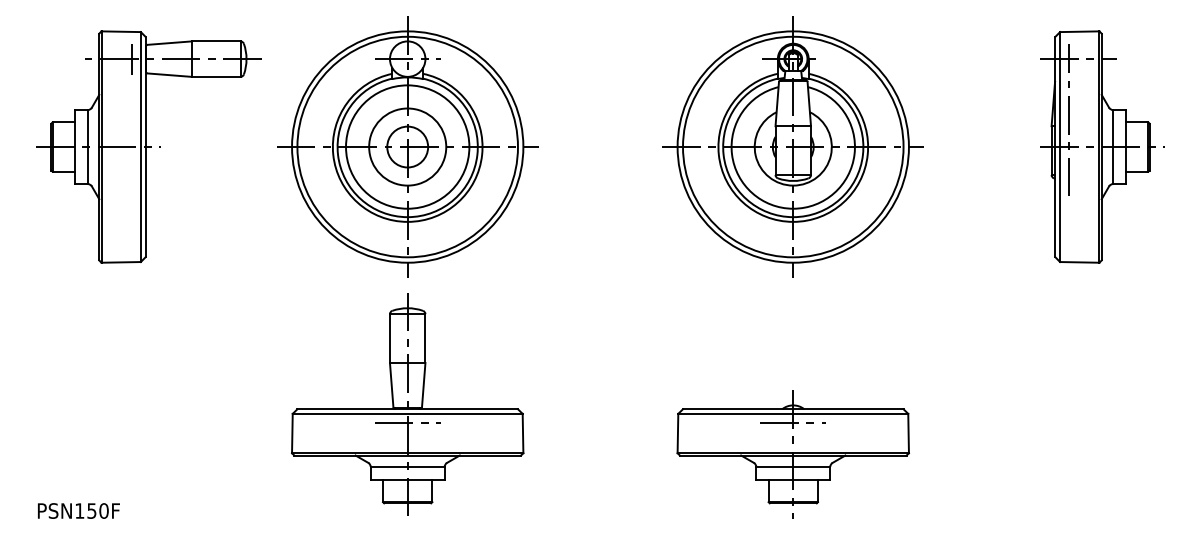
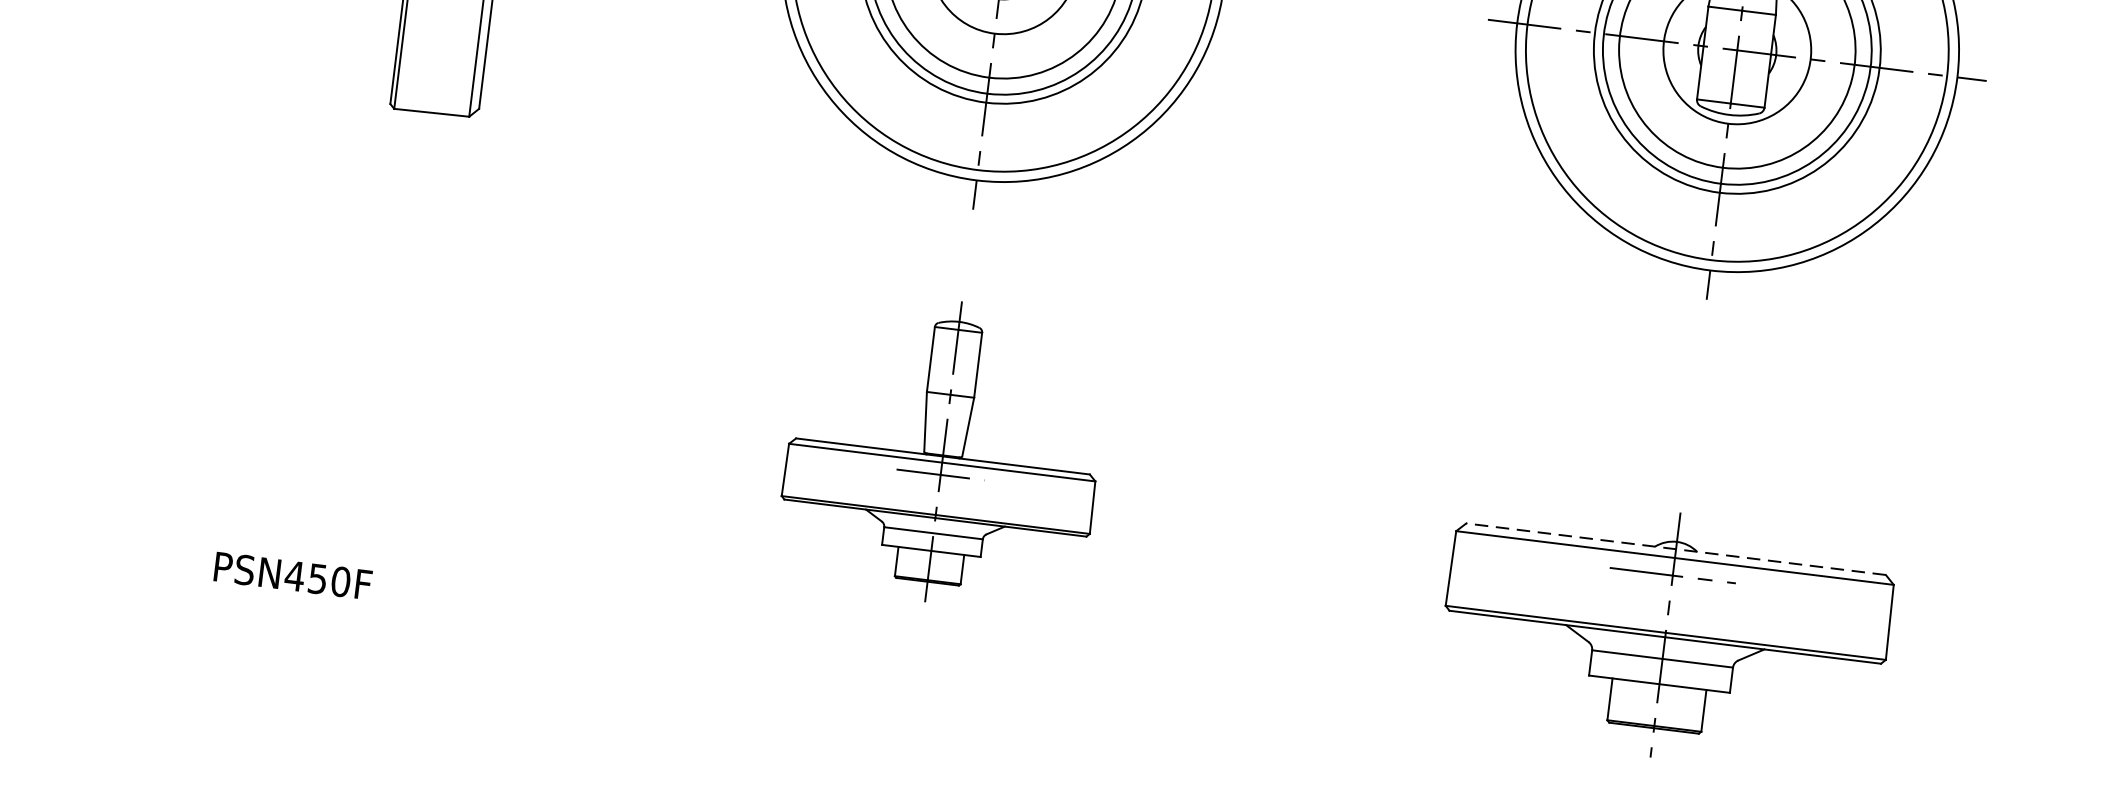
part: (407, 404) -> (943, 450), size x0.7
line: (792, 409) -> (1674, 549), solid -> dashed
text: (79, 510) -> (294, 575), PSN150F -> PSN450F

